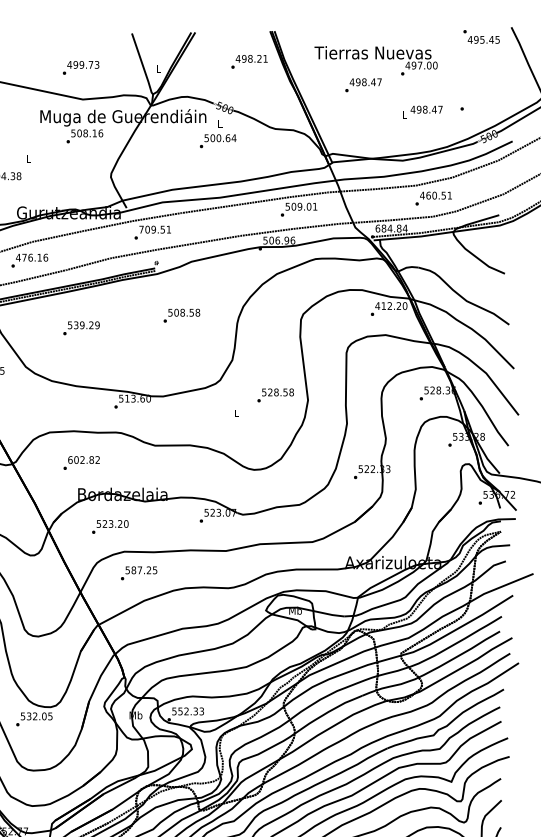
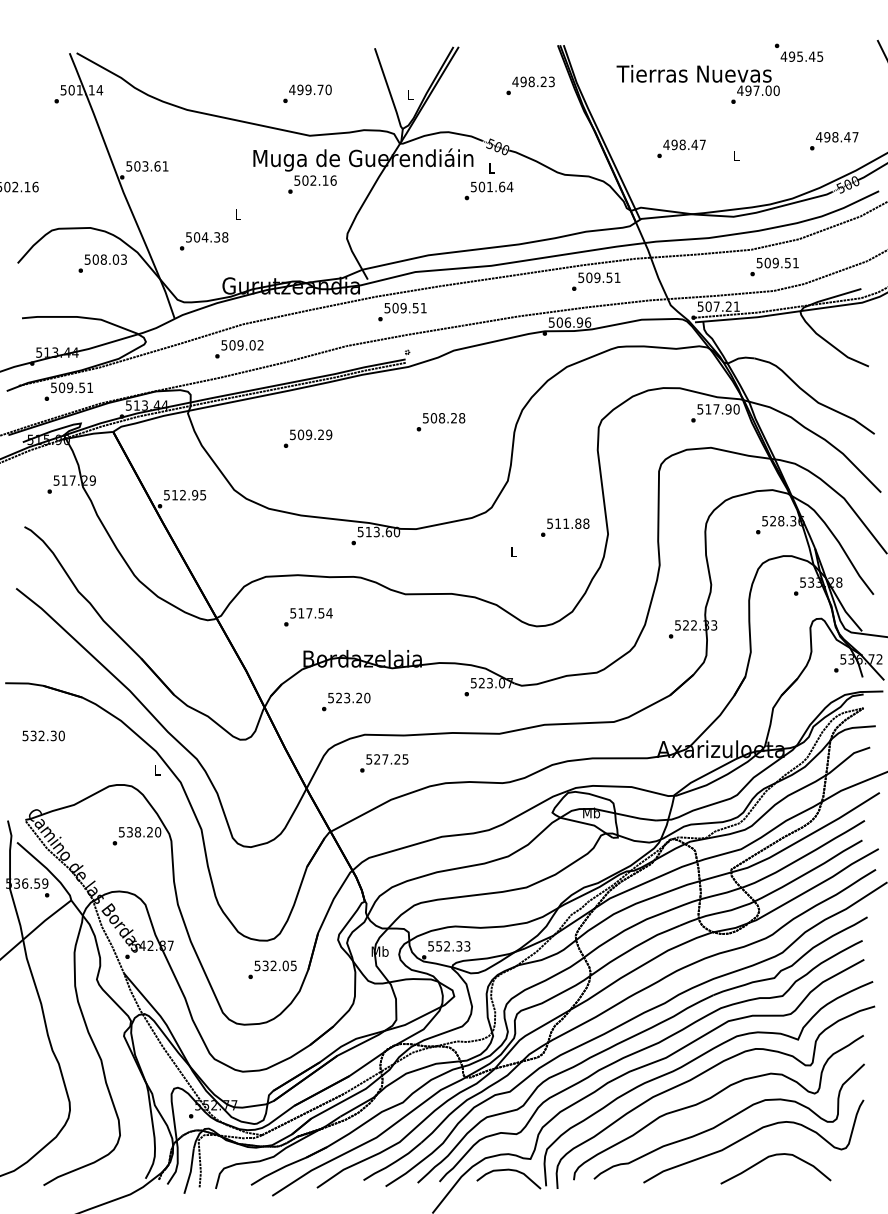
text: (481, 36) -> (799, 52), moved
text: (265, 58) -> (551, 81), 498.21 -> 498.23
text: (96, 64) -> (328, 89), 499.73 -> 499.70
text: (363, 84) -> (681, 148), moved
text: (426, 109) -> (837, 137), moved
text: (85, 133) -> (313, 180), 508.16 -> 502.16
text: (218, 137) -> (489, 186), 500.64 -> 501.64
text: (428, 195) -> (767, 262), 460.51 -> 509.51
text: (309, 206) -> (609, 277), 509.01 -> 509.51
text: (391, 228) -> (718, 306), 684.84 -> 507.21
text: (141, 229) -> (387, 308), 709.51 -> 509.51
text: (32, 257) -> (242, 345), 476.16 -> 509.02
text: (388, 306) -> (714, 409), 412.20 -> 517.90
text: (191, 312) -> (453, 418), 508.58 -> 508.28
text: (75, 325) -> (300, 434), 539.29 -> 509.29
text: (278, 392) -> (568, 523), 528.58 -> 511.88
text: (84, 460) -> (311, 613), 602.82 -> 517.54
text: (133, 570) -> (377, 759), 587.25 -> 527.25
text: (34, 719) -> (272, 969), moved

